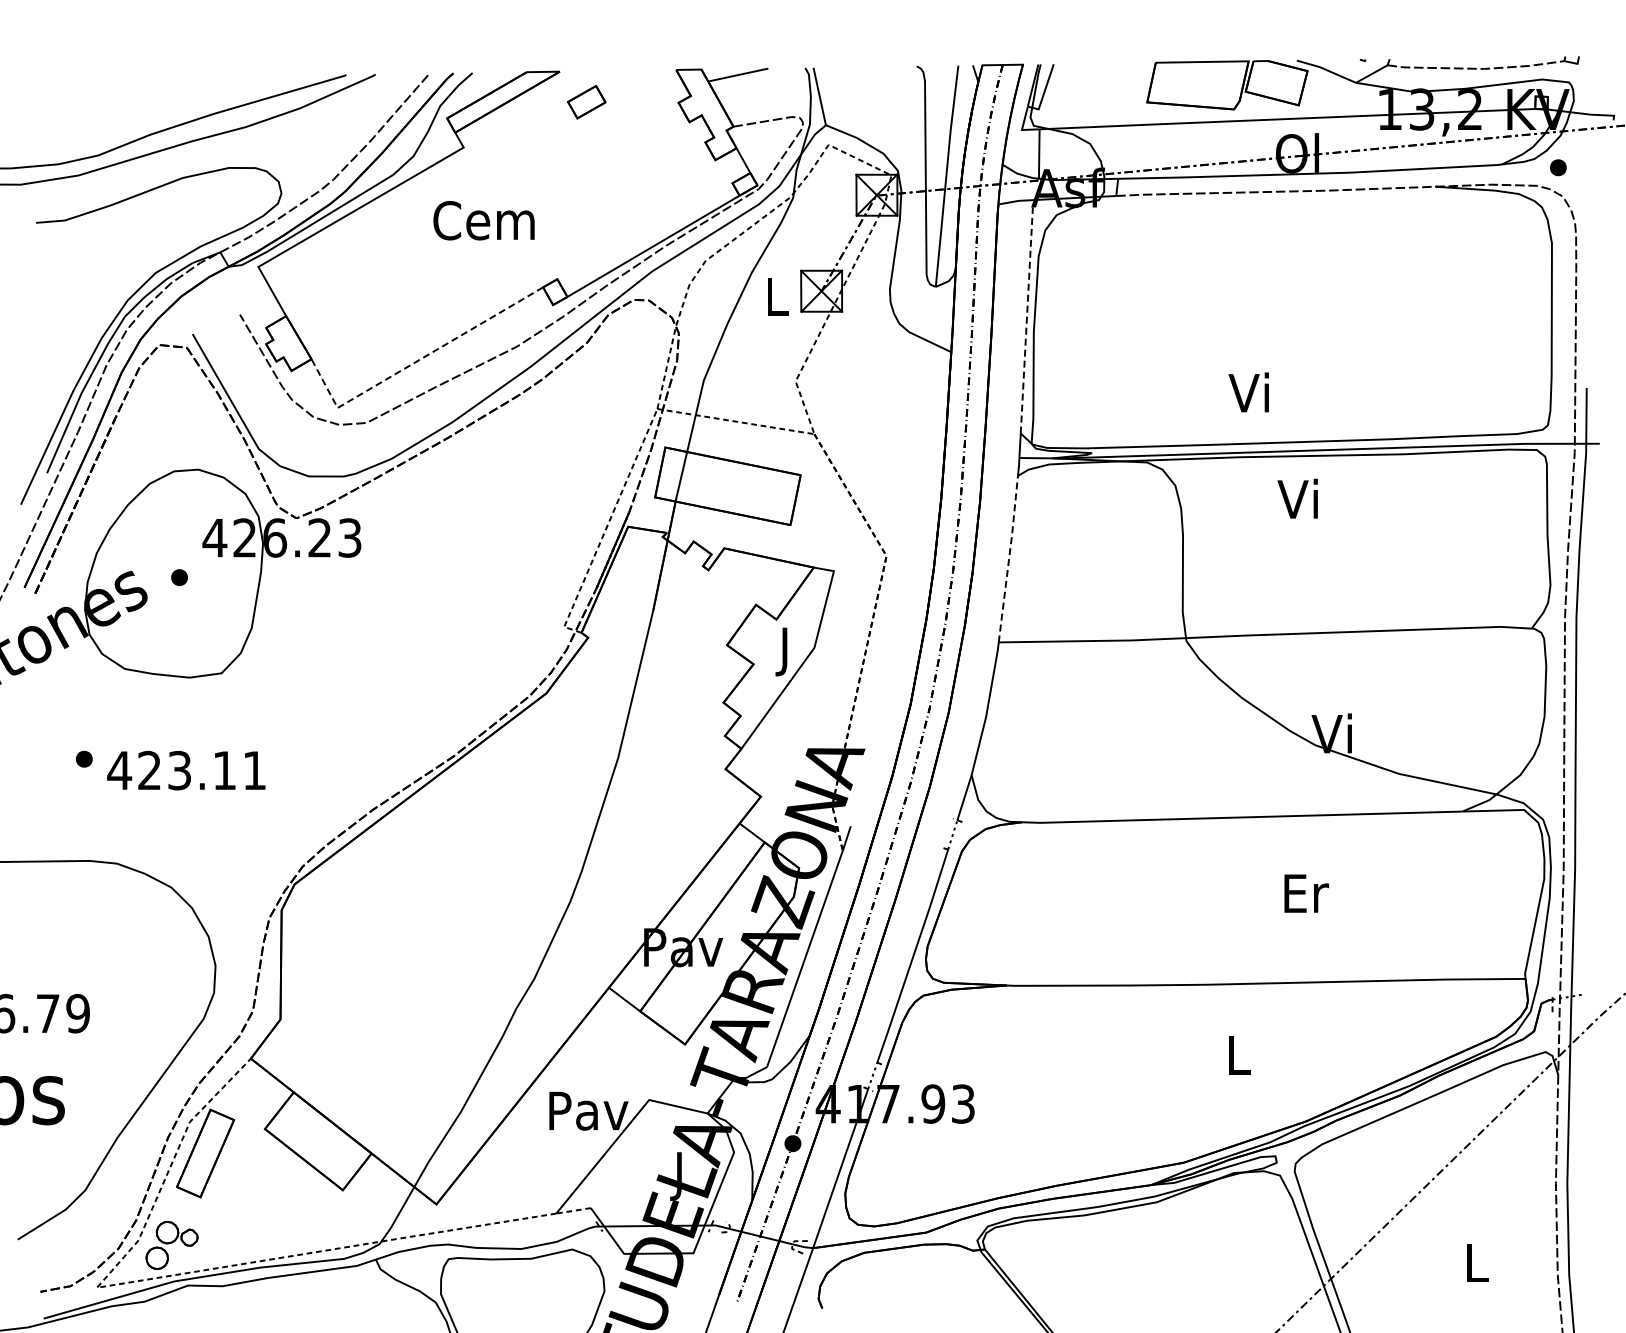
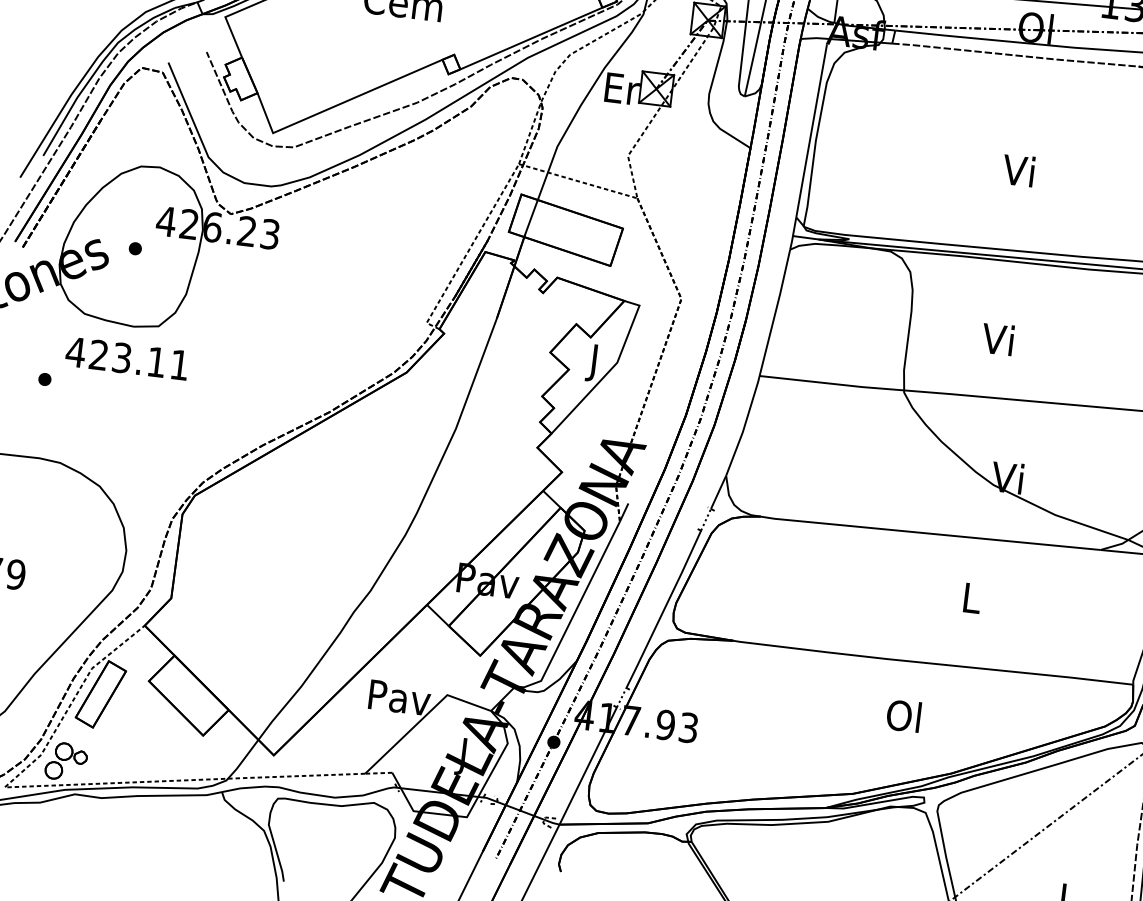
text: (778, 296) -> (622, 89), L -> Er
line: (1026, 320) -> (811, 130), dashed -> solid
line: (415, 362) -> (337, 105), dashed -> solid
text: (1248, 392) -> (1018, 170), moved
text: (1297, 498) -> (997, 338), moved
line: (1009, 558) -> (775, 312), dashed -> solid
text: (186, 770) -> (127, 358), moved
text: (1306, 893) -> (972, 598), Er -> L
text: (1236, 1054) -> (903, 715), L -> Ol

